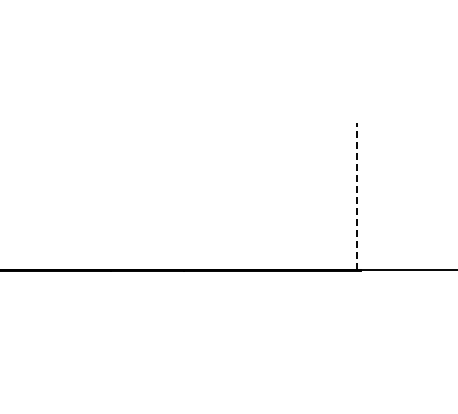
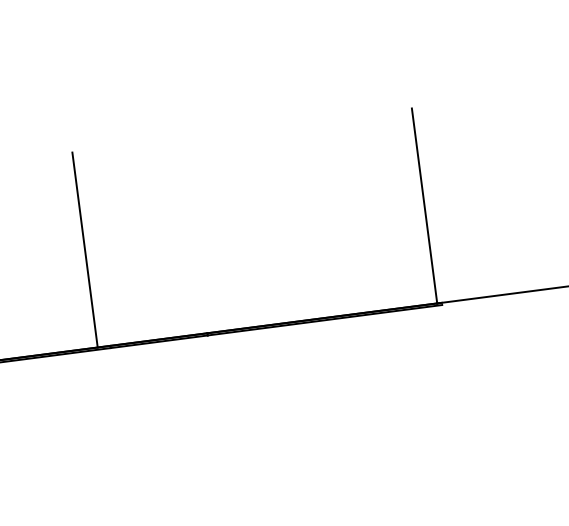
line: (101, 195) -> (85, 249), added
line: (357, 196) -> (424, 206), dashed -> solid

